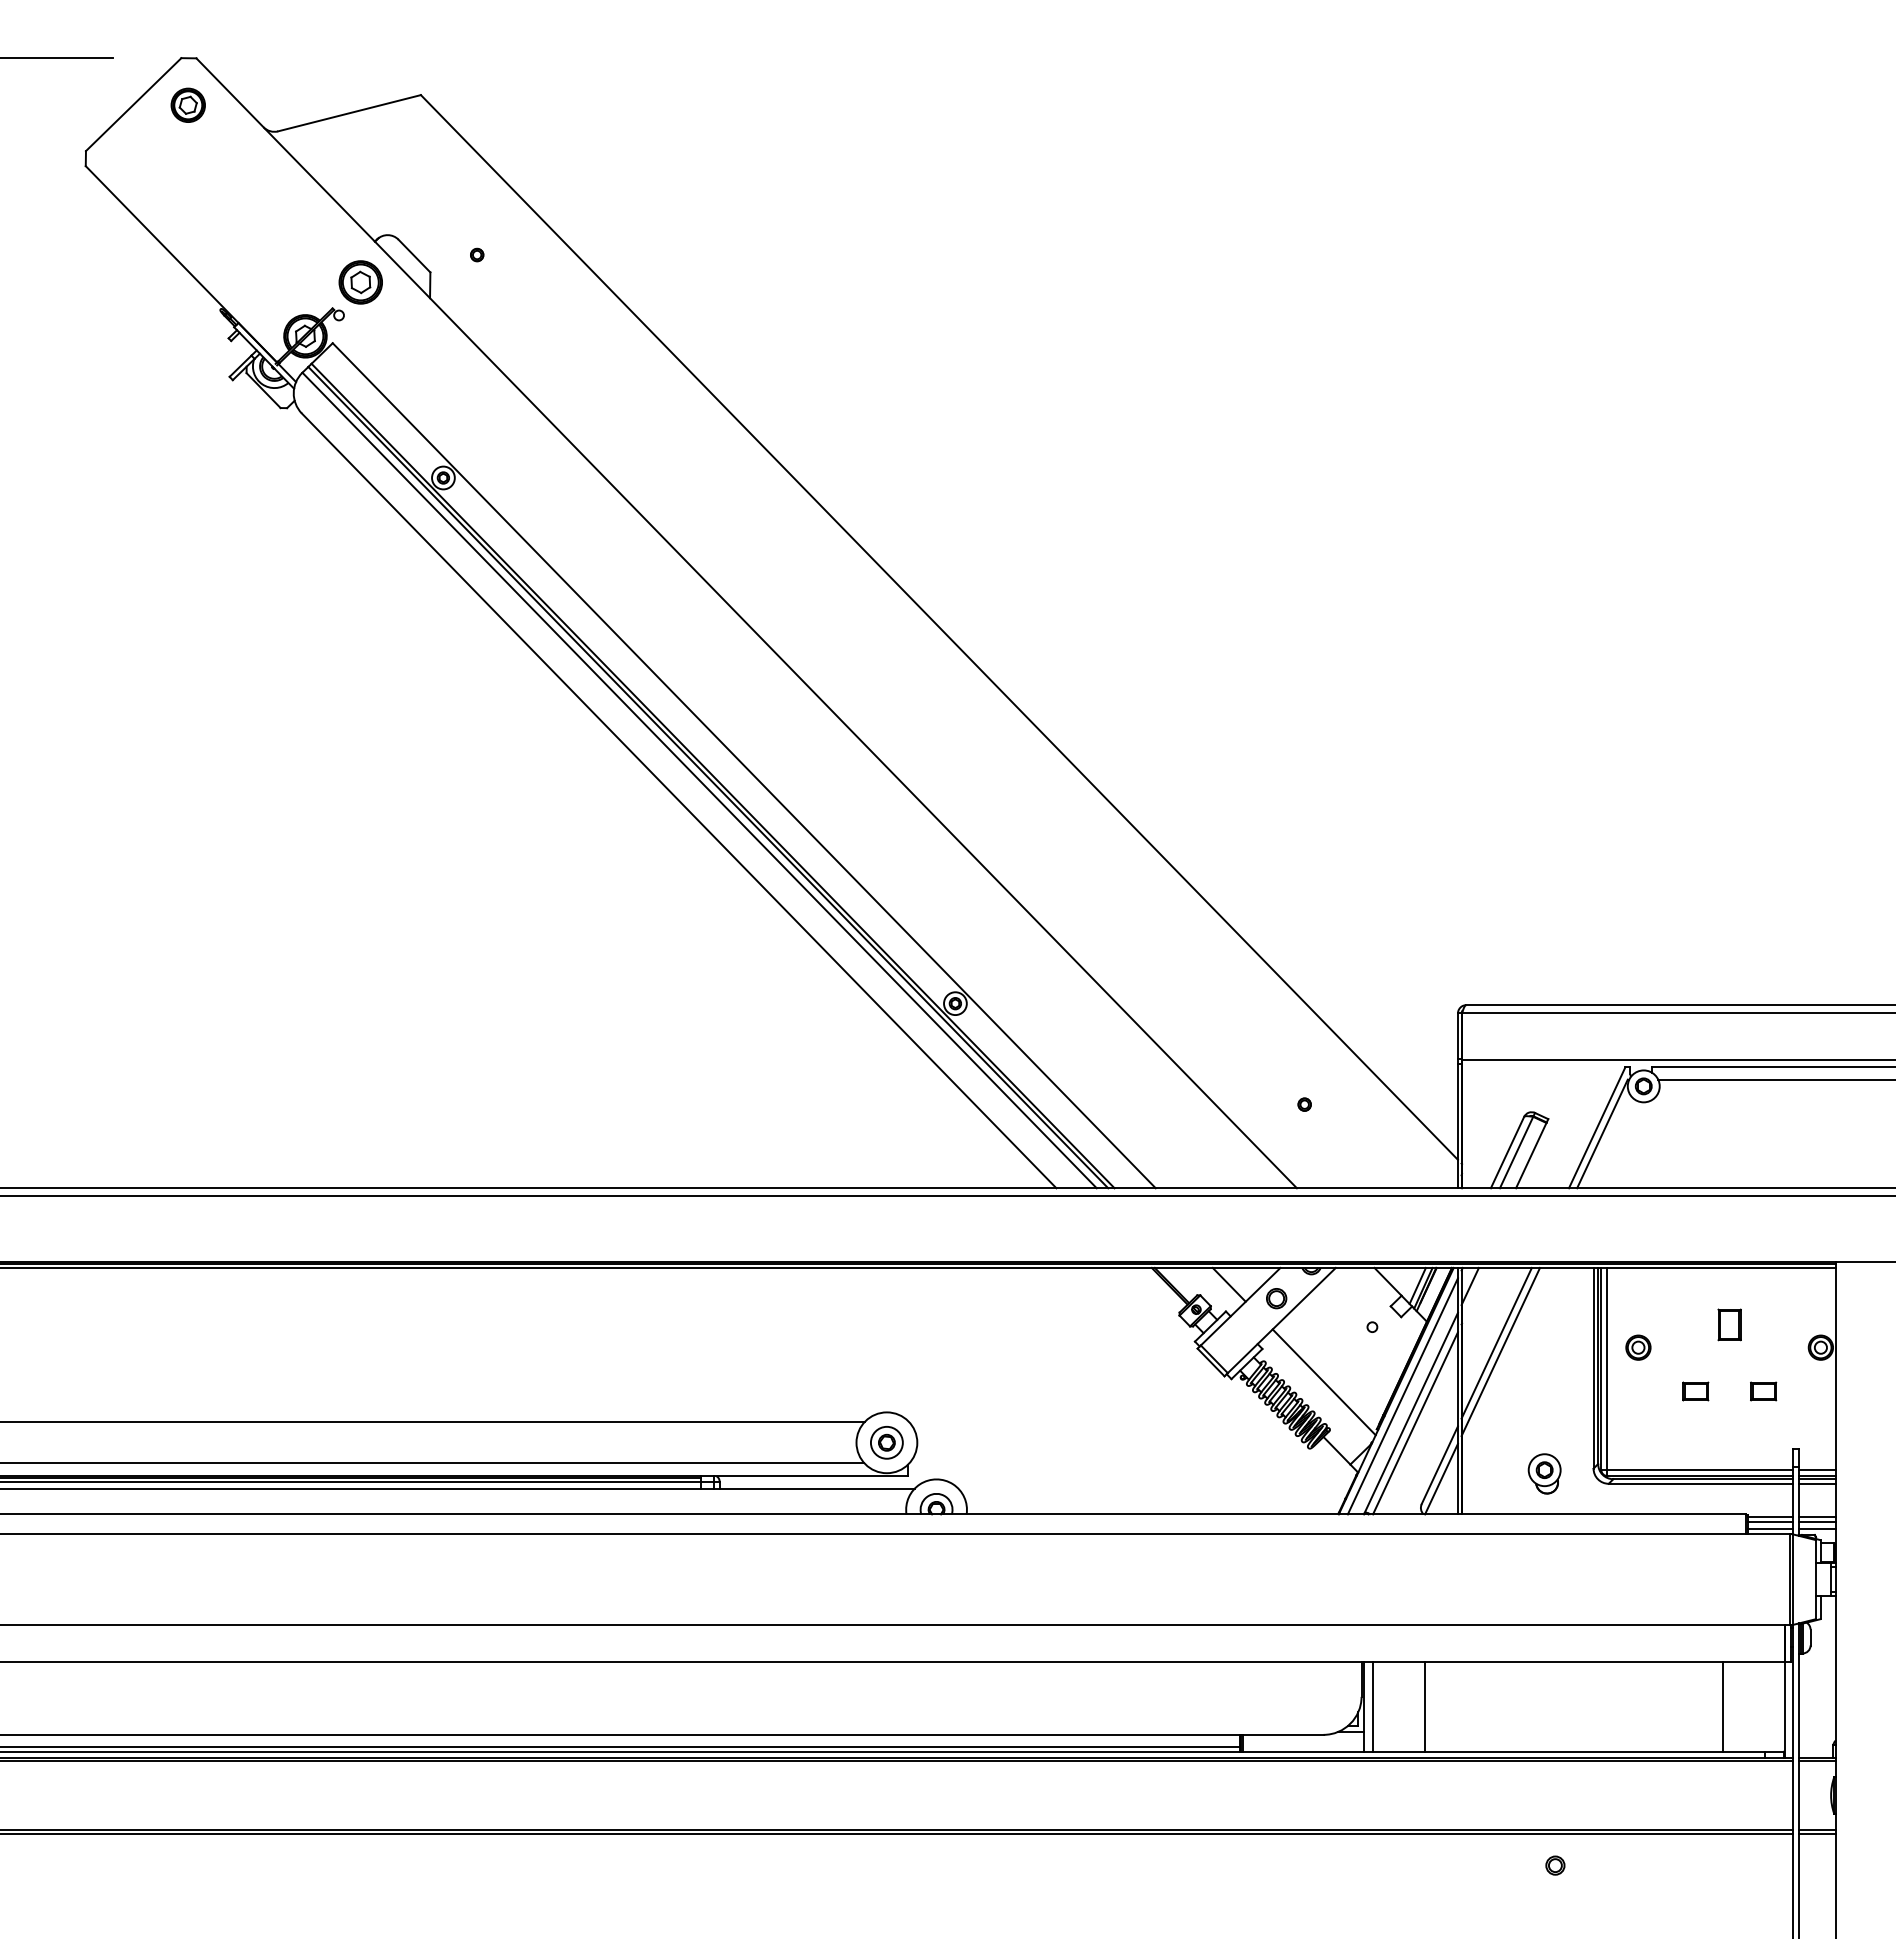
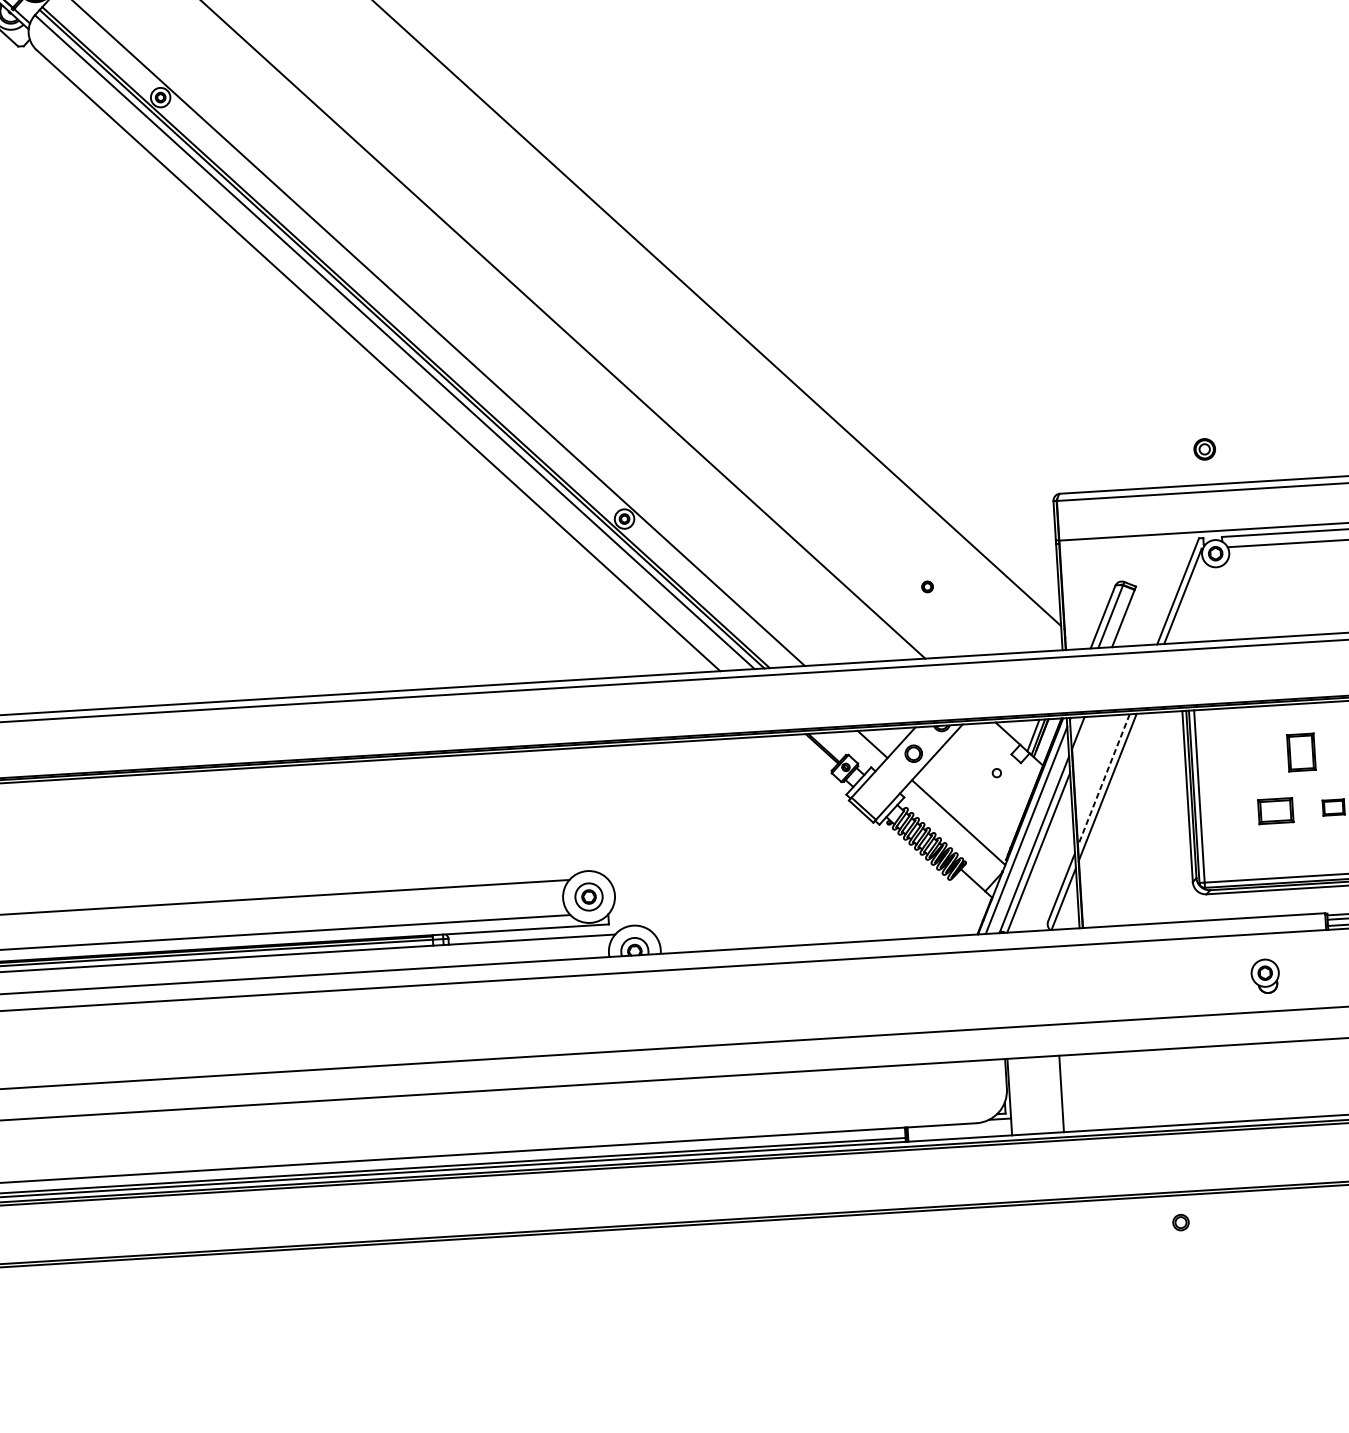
part: (1729, 1324) -> (1301, 752), size x1.4
line: (1496, 1343) -> (1103, 780), solid -> dashed
part: (1638, 1347) -> (1204, 449), moved
part: (1695, 1391) -> (1275, 811), size x1.6
part: (1544, 1473) -> (1265, 976), moved
line: (1372, 1706) -> (1016, 1096), removed
line: (1722, 1706) -> (1315, 1078), removed

